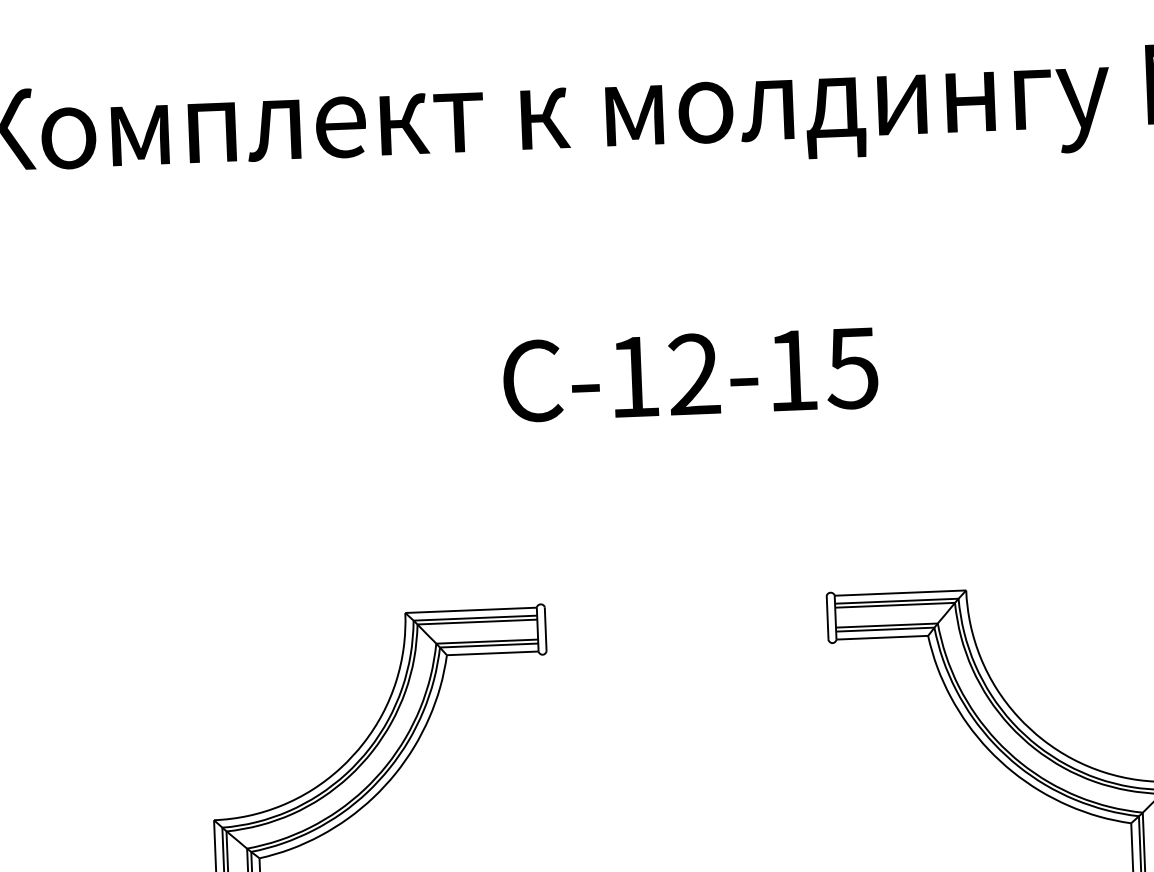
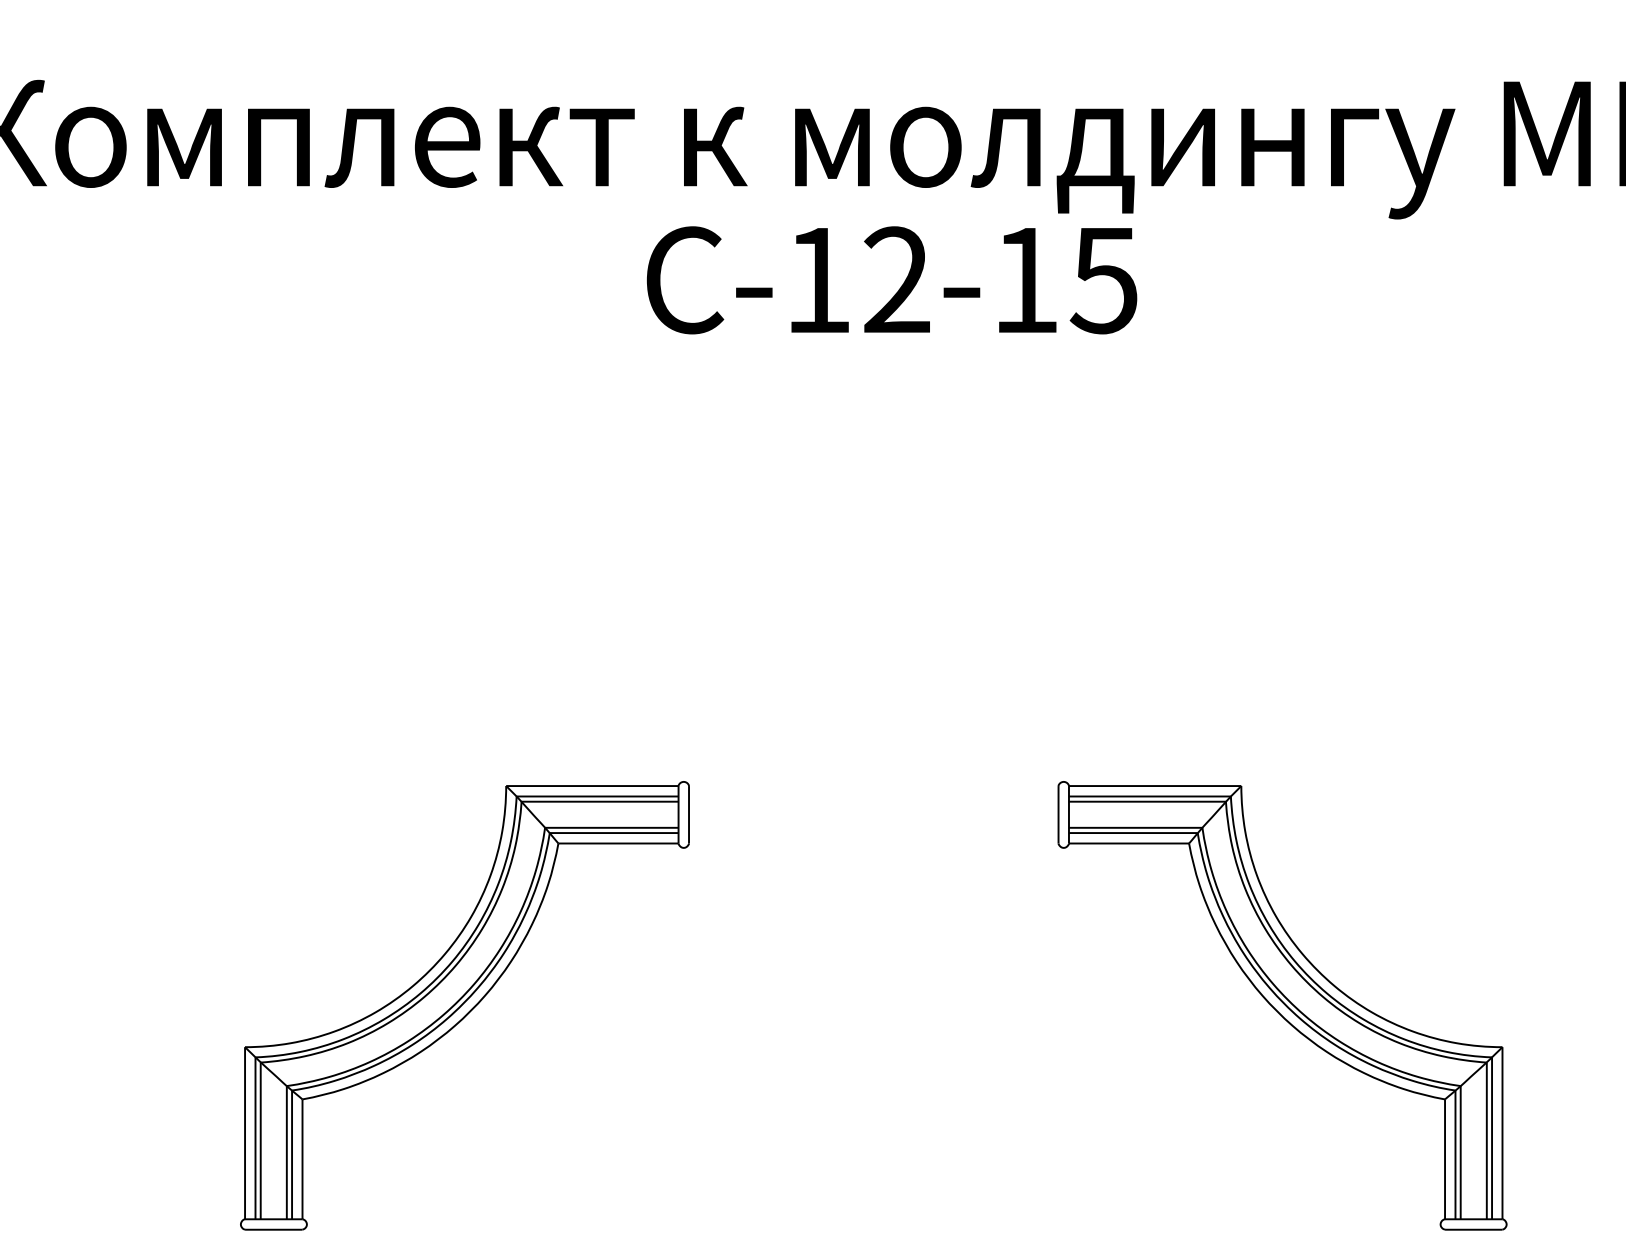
text: (690, 374) -> (891, 280), moved

